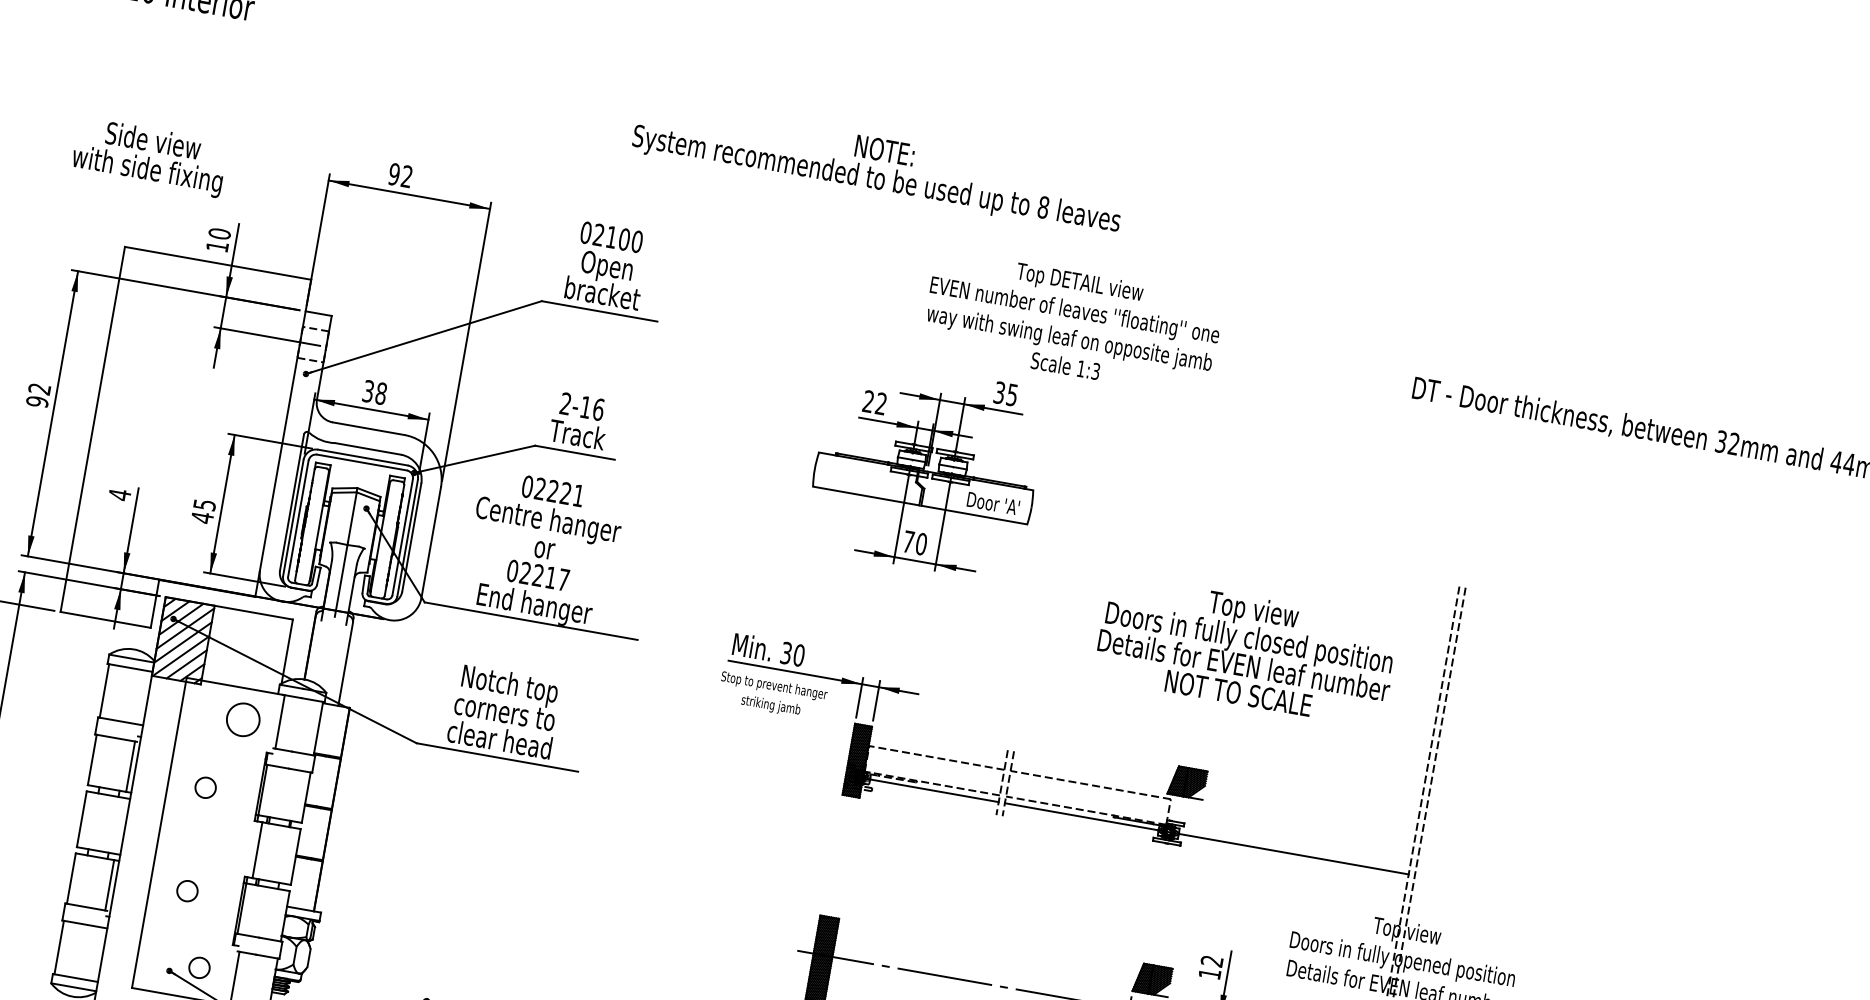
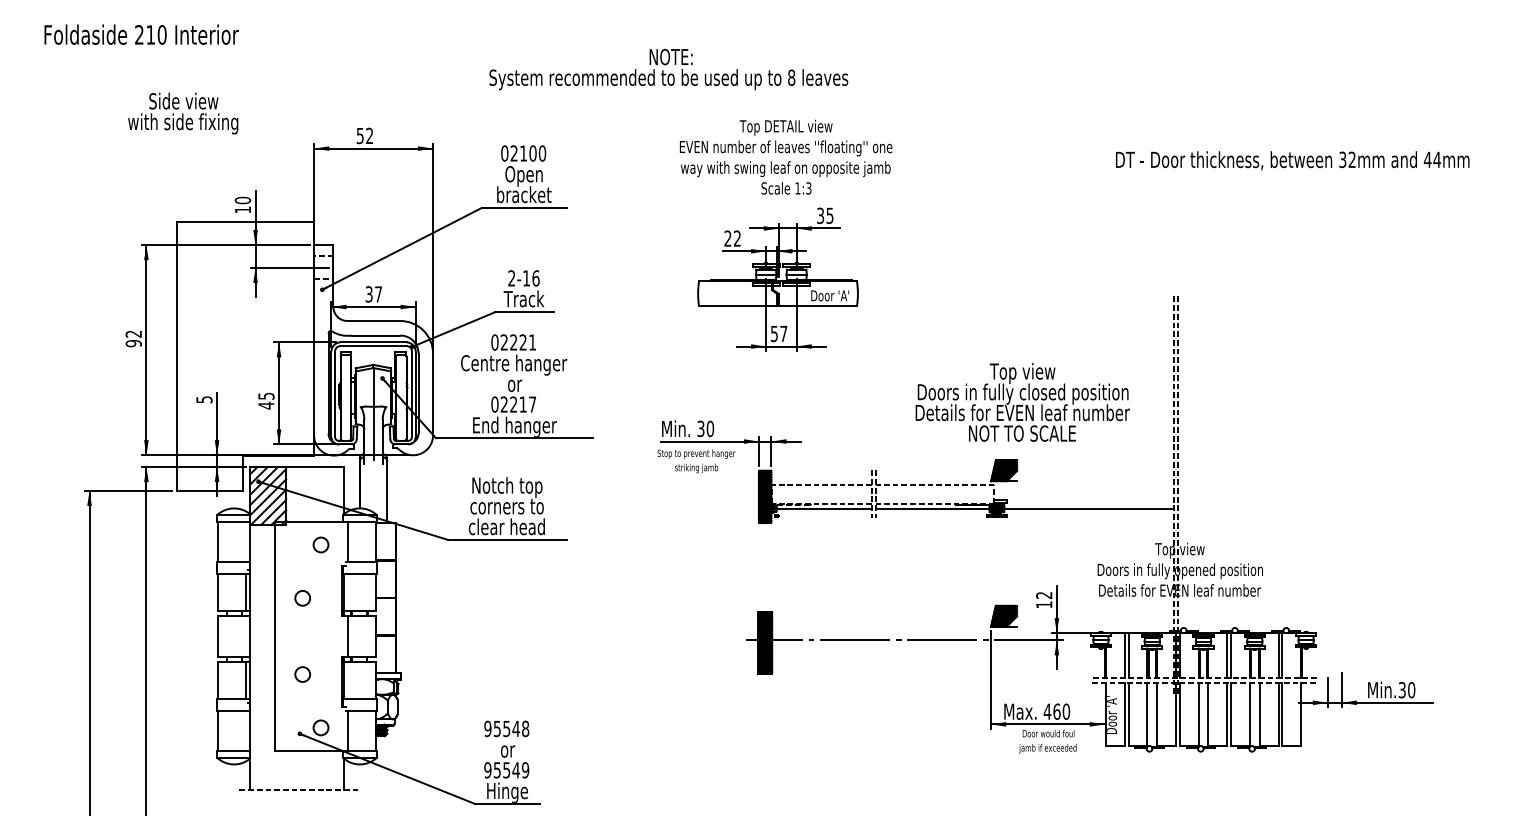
text: (150, 157) -> (183, 113), moved
text: (878, 166) -> (668, 69), moved
text: (393, 173) -> (359, 135), 92 -> 52
text: (1073, 322) -> (786, 156), moved
text: (381, 393) -> (378, 294), 38 -> 37
text: (119, 494) -> (204, 399), 4 -> 5
text: (914, 542) -> (778, 333), 70 -> 57
text: (1246, 651) -> (1022, 402), moved
circle: (242, 719) -> (320, 544), size x0.62

